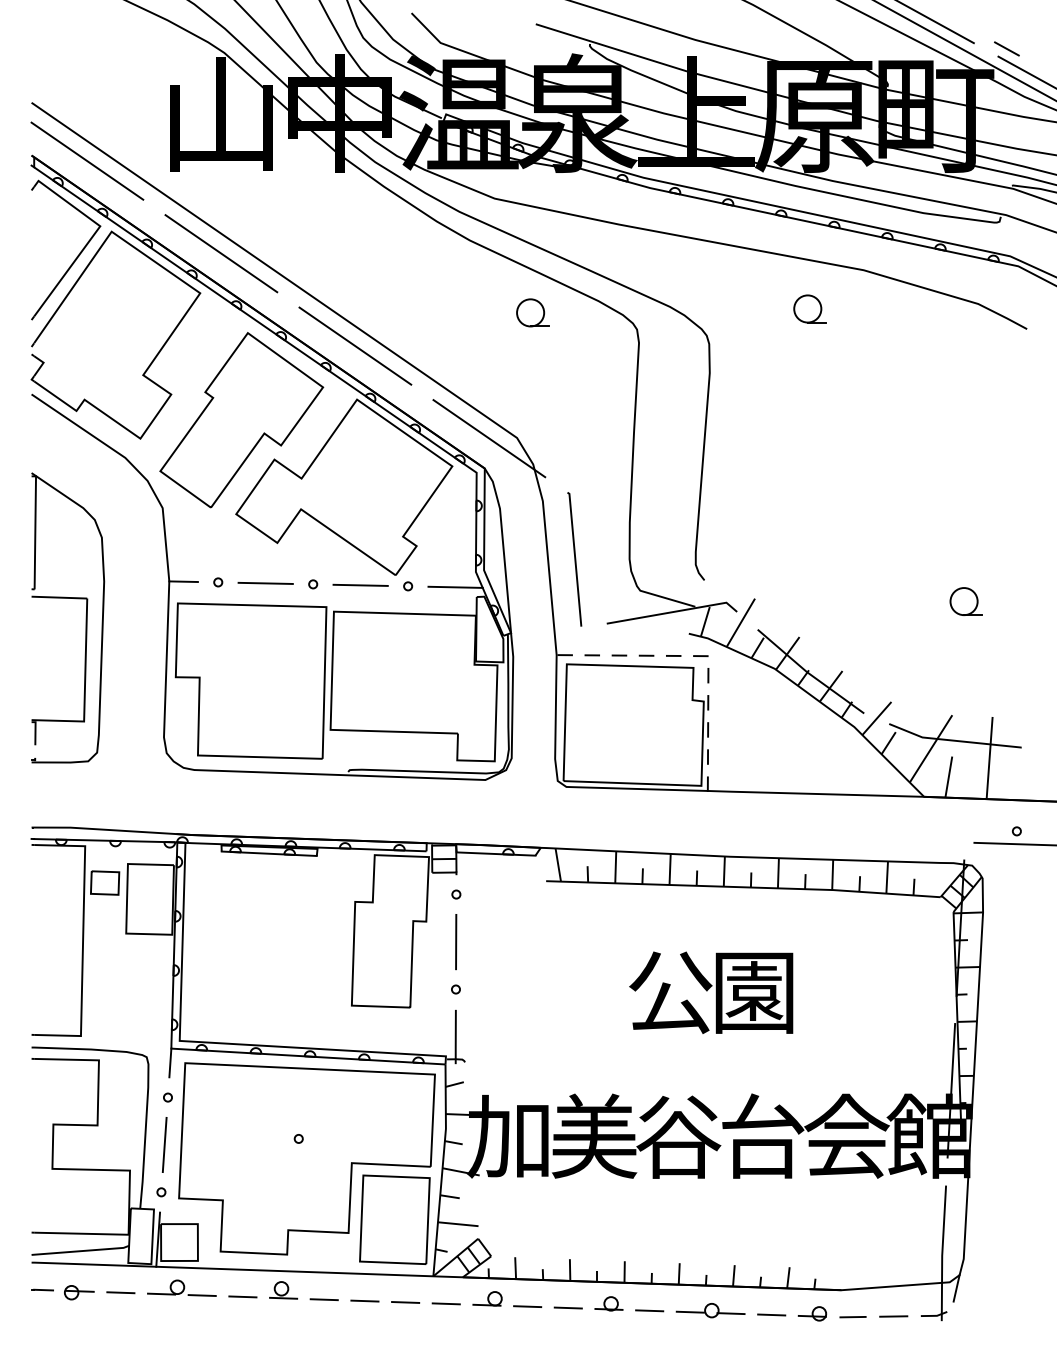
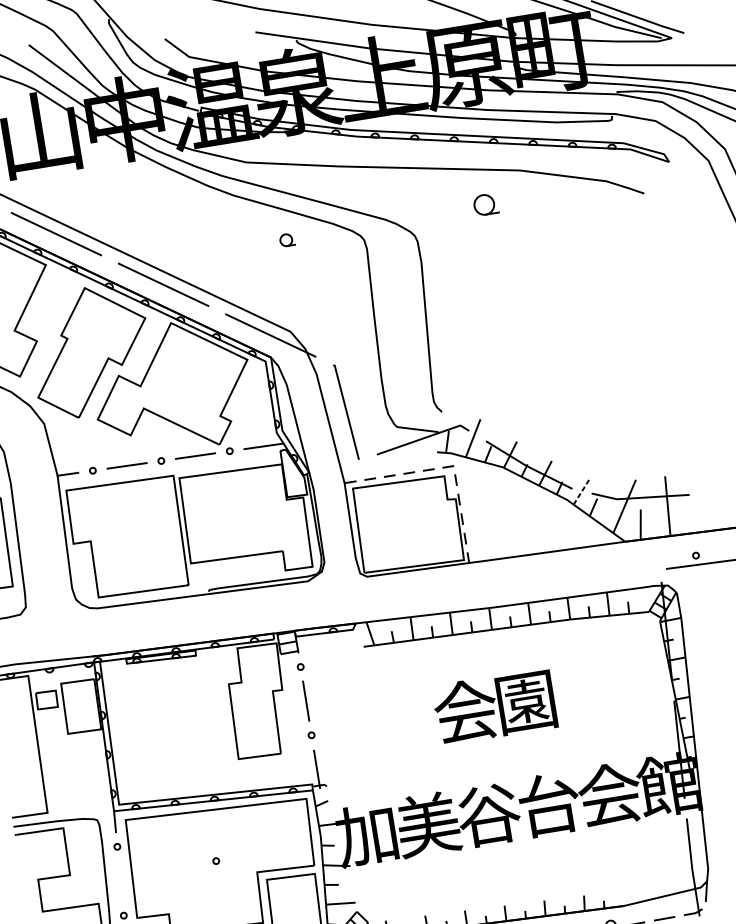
part: (532, 312) -> (286, 239), size x0.6
part: (965, 601) -> (632, 396), removed
line: (877, 718) -> (582, 490), solid -> dashed
text: (670, 990) -> (465, 710), 公 -> 会
line: (164, 1144) -> (120, 880), removed

